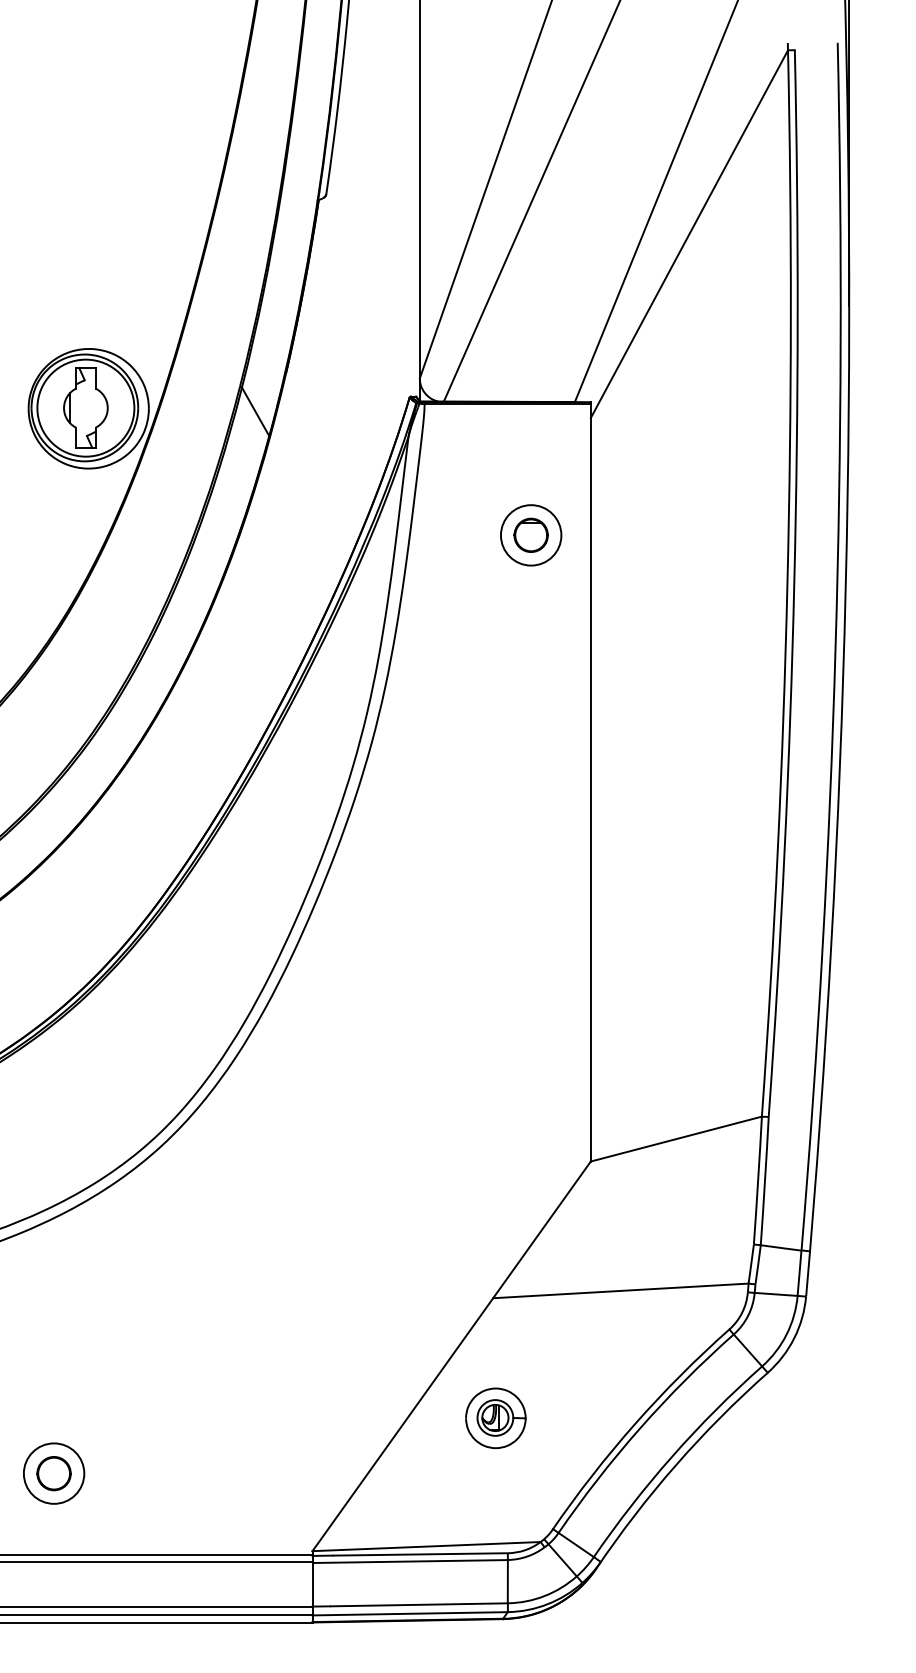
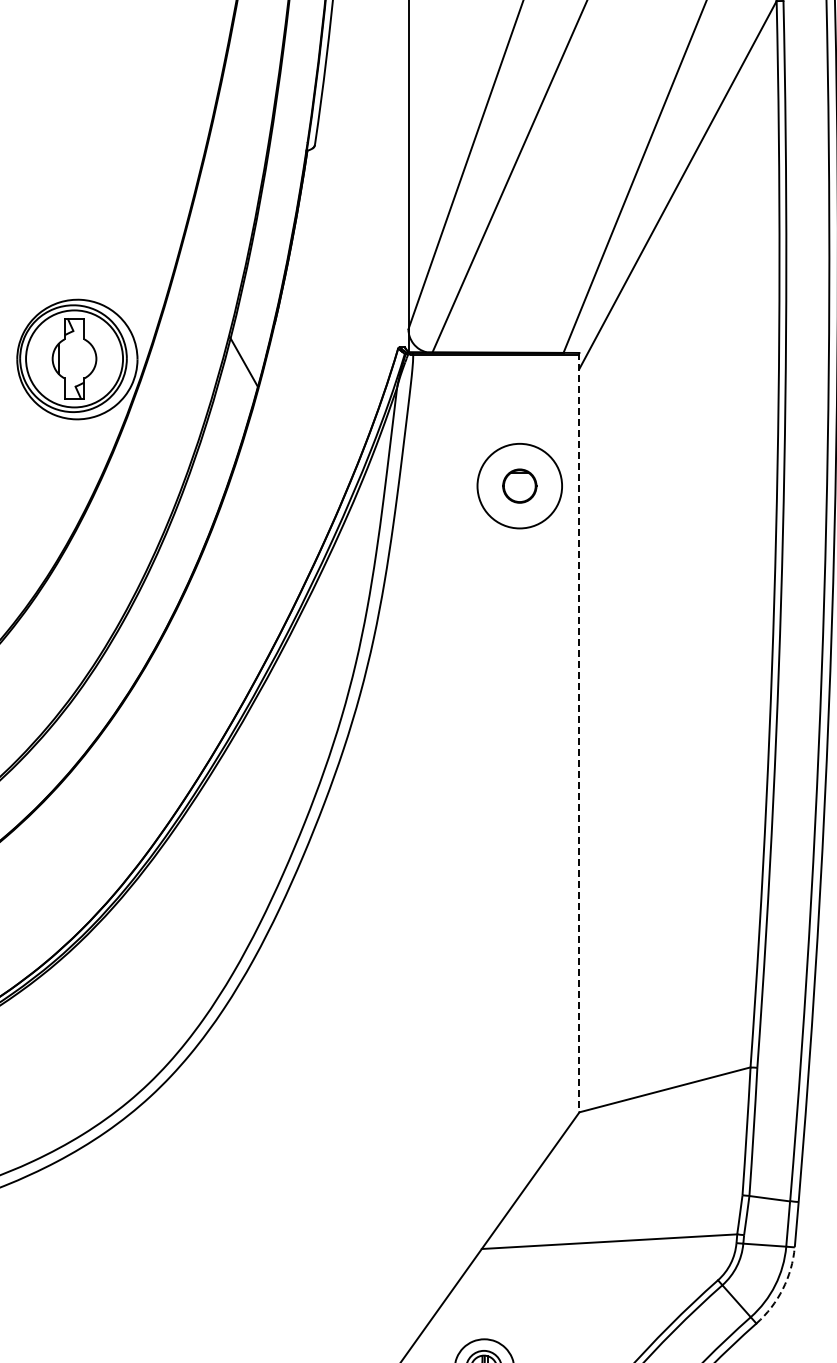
circle: (530, 535) -> (519, 486), size x1.4
line: (590, 781) -> (579, 732), solid -> dashed
arc: (794, 1338) -> (783, 1289), solid -> dashed

